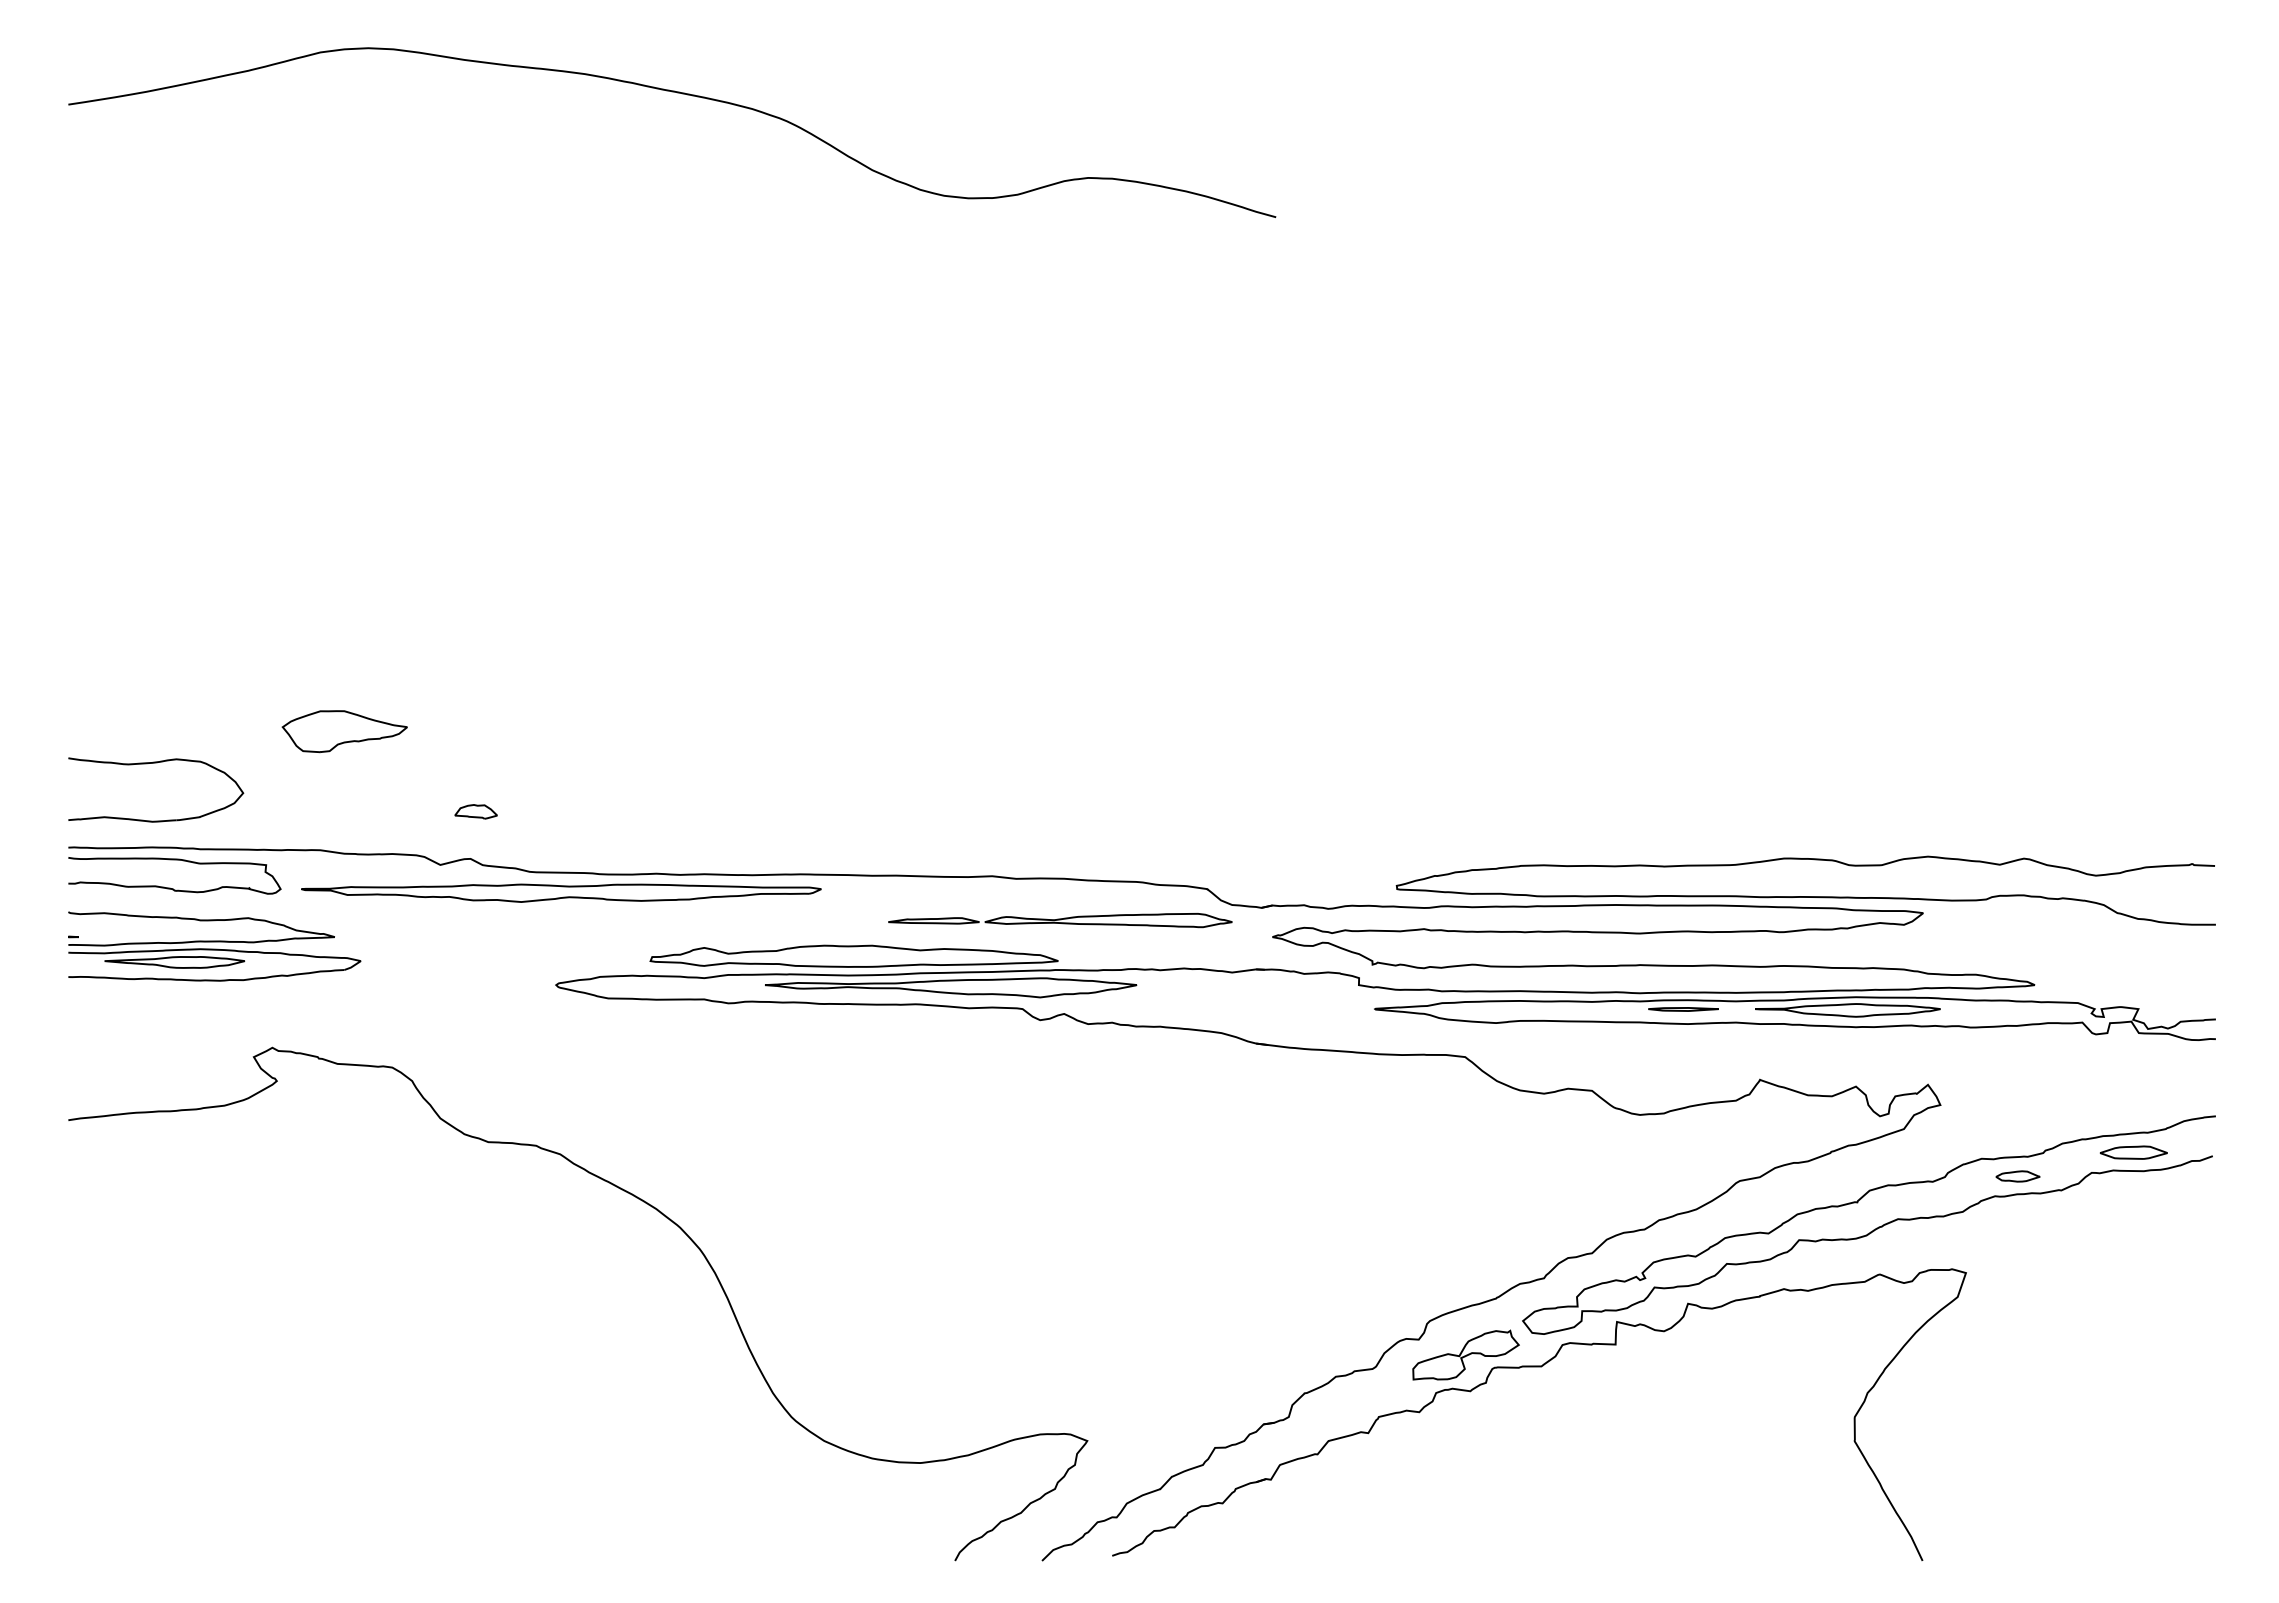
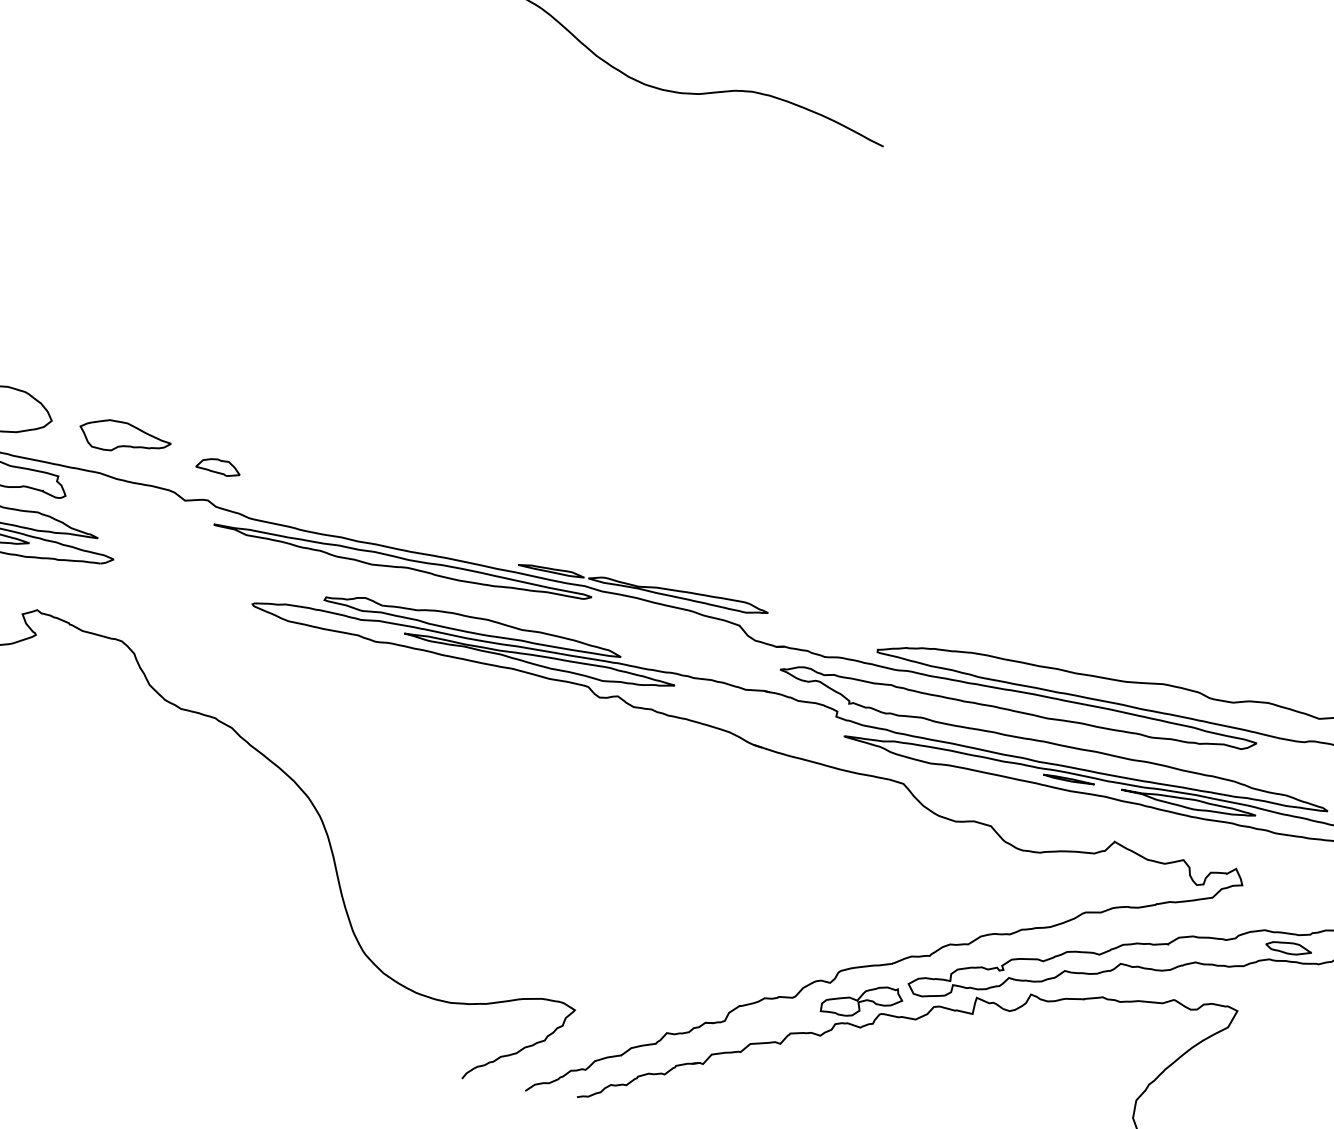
part: (344, 731) -> (124, 438), moved
part: (475, 811) -> (218, 466), size x1.43
part: (561, 892) -> (402, 563), moved
part: (1060, 920) -> (643, 587), moved
part: (2017, 1176) -> (1288, 948), size x1.43

